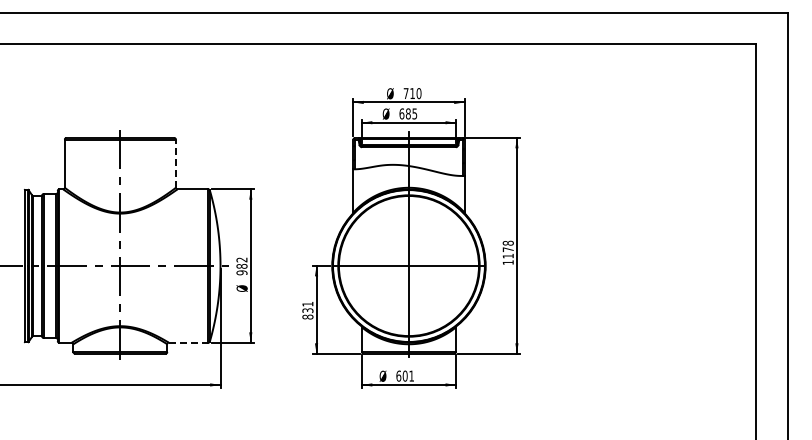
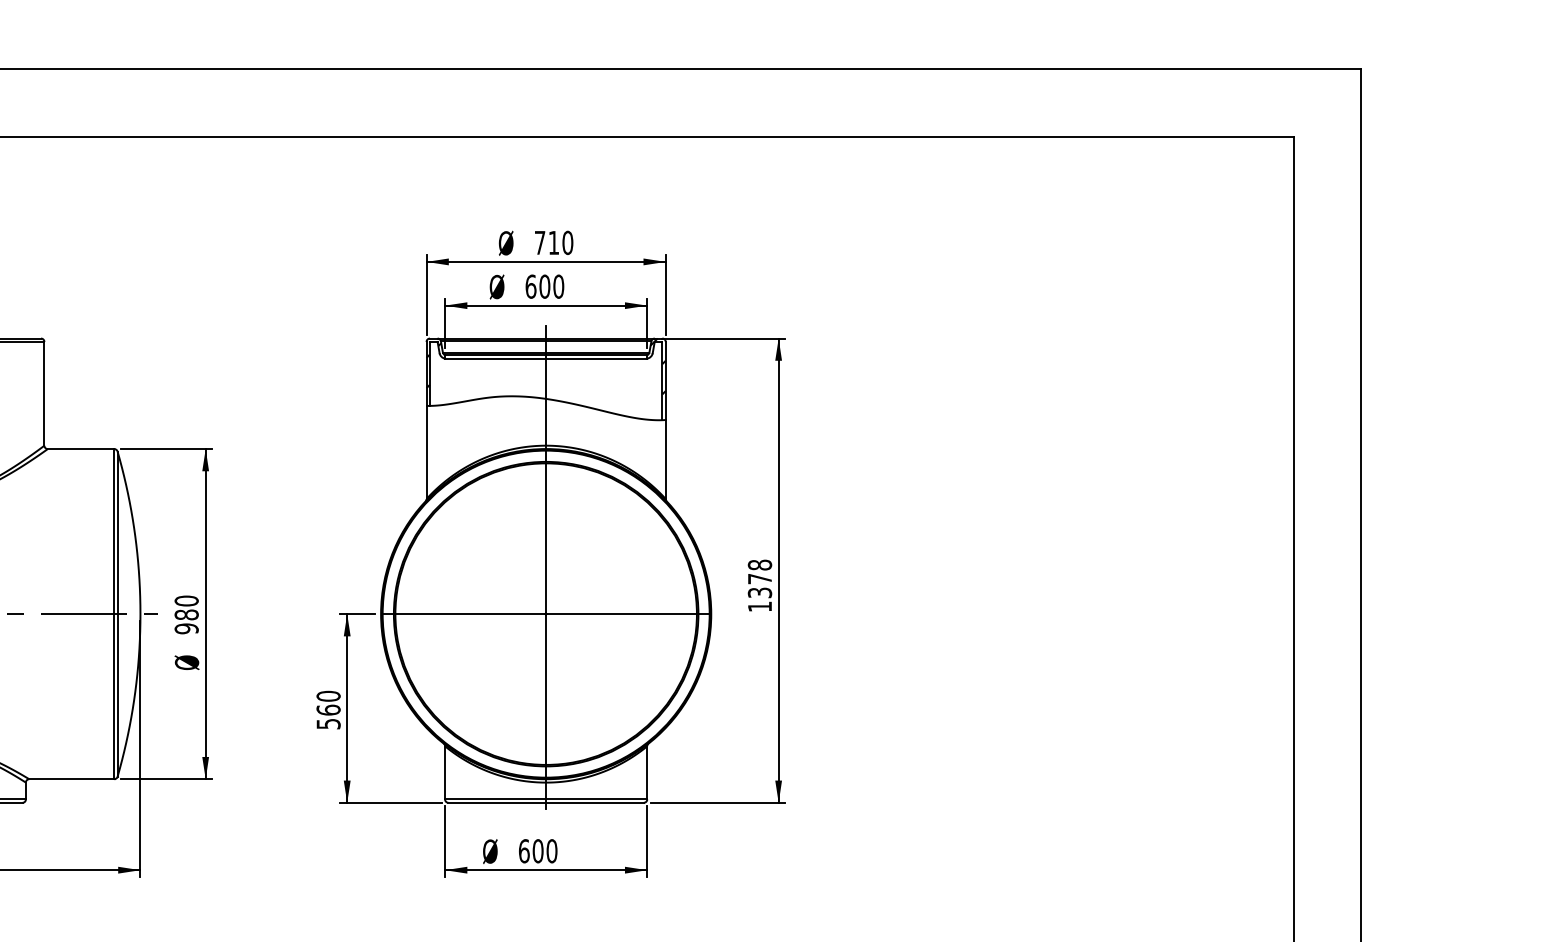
text: (411, 113) -> (551, 285), 685 -> 600
line: (175, 163) -> (43, 393), dashed -> solid
text: (507, 255) -> (758, 591), 1178 -> 1378
text: (241, 259) -> (185, 600), 982 -> 980
text: (307, 310) -> (327, 709), 831 -> 560
line: (188, 342) -> (71, 778), dashed -> solid
text: (411, 375) -> (551, 849), 601 -> 600

